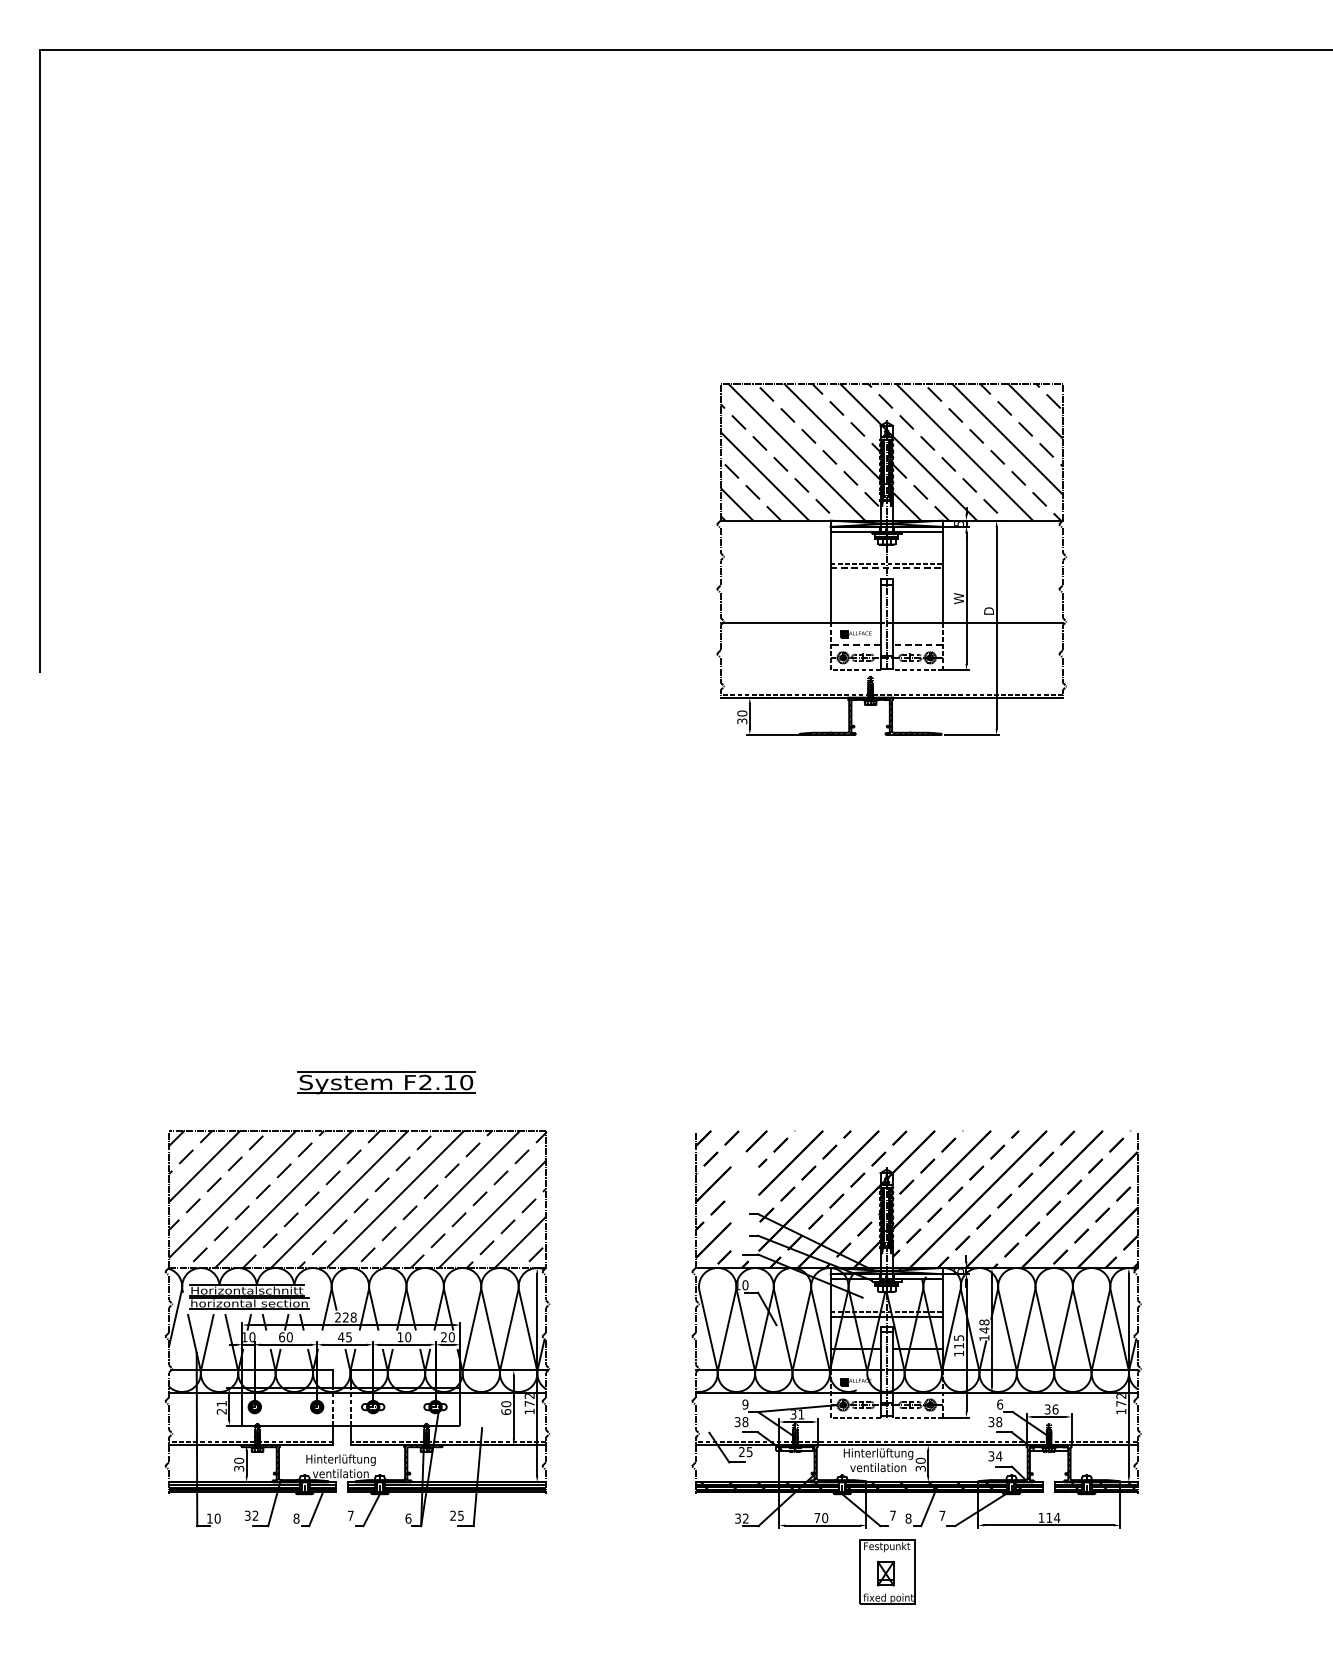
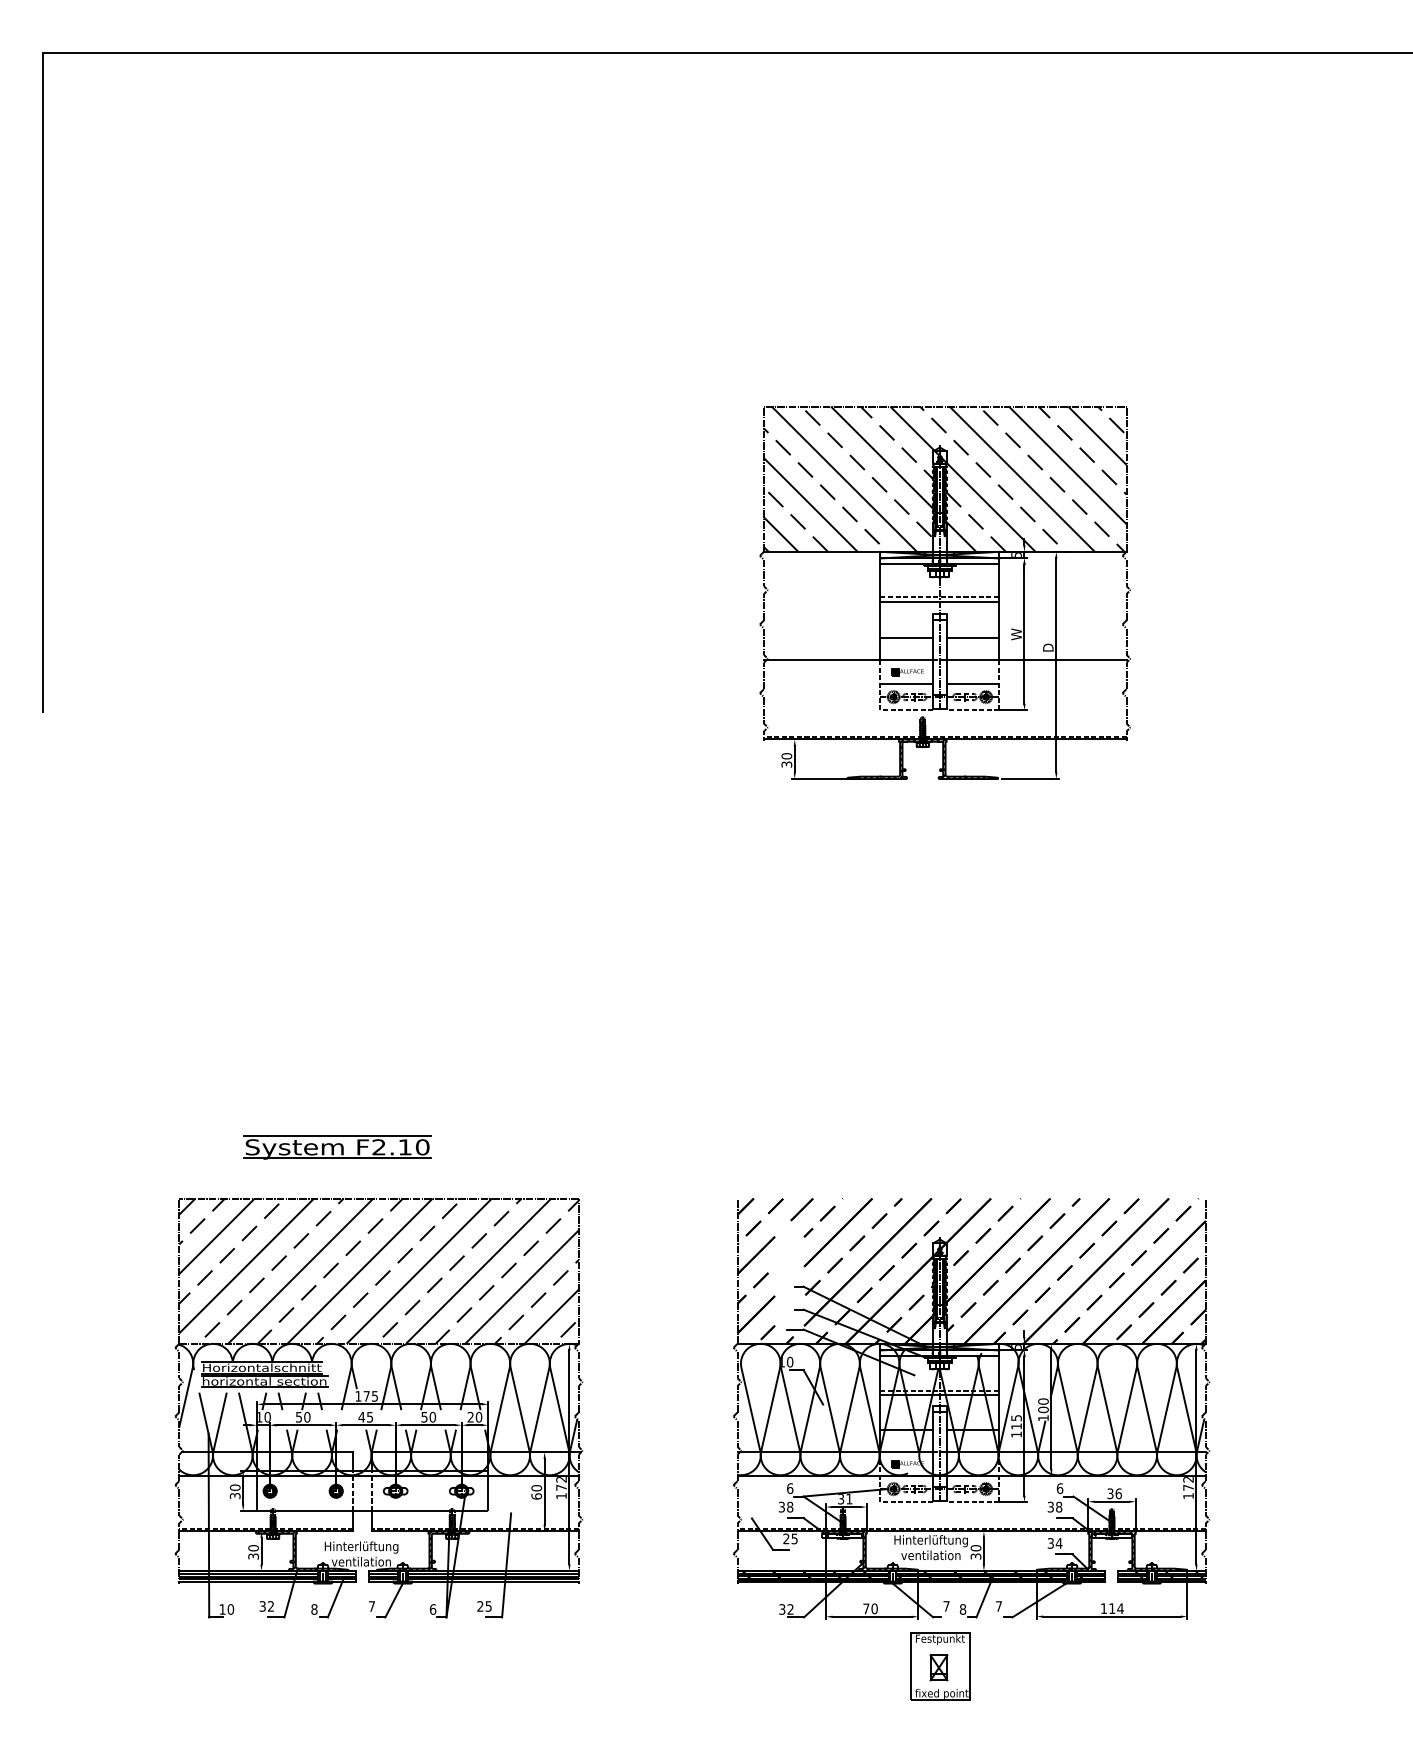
line: (887, 568) -> (940, 602), dashed -> solid
line: (855, 601) -> (906, 637), added
line: (917, 601) -> (972, 637), added
line: (855, 644) -> (906, 683), dashed -> solid
line: (917, 644) -> (972, 683), dashed -> solid
part: (386, 1082) -> (337, 1147), moved
text: (345, 1317) -> (366, 1396), 228 -> 175
text: (984, 1326) -> (1043, 1405), 148 -> 100
text: (281, 1336) -> (298, 1416), 60 -> 50
text: (400, 1337) -> (424, 1417), 10 -> 50
text: (745, 1404) -> (790, 1488), 9 -> 6
text: (221, 1407) -> (234, 1491), 21 -> 30

